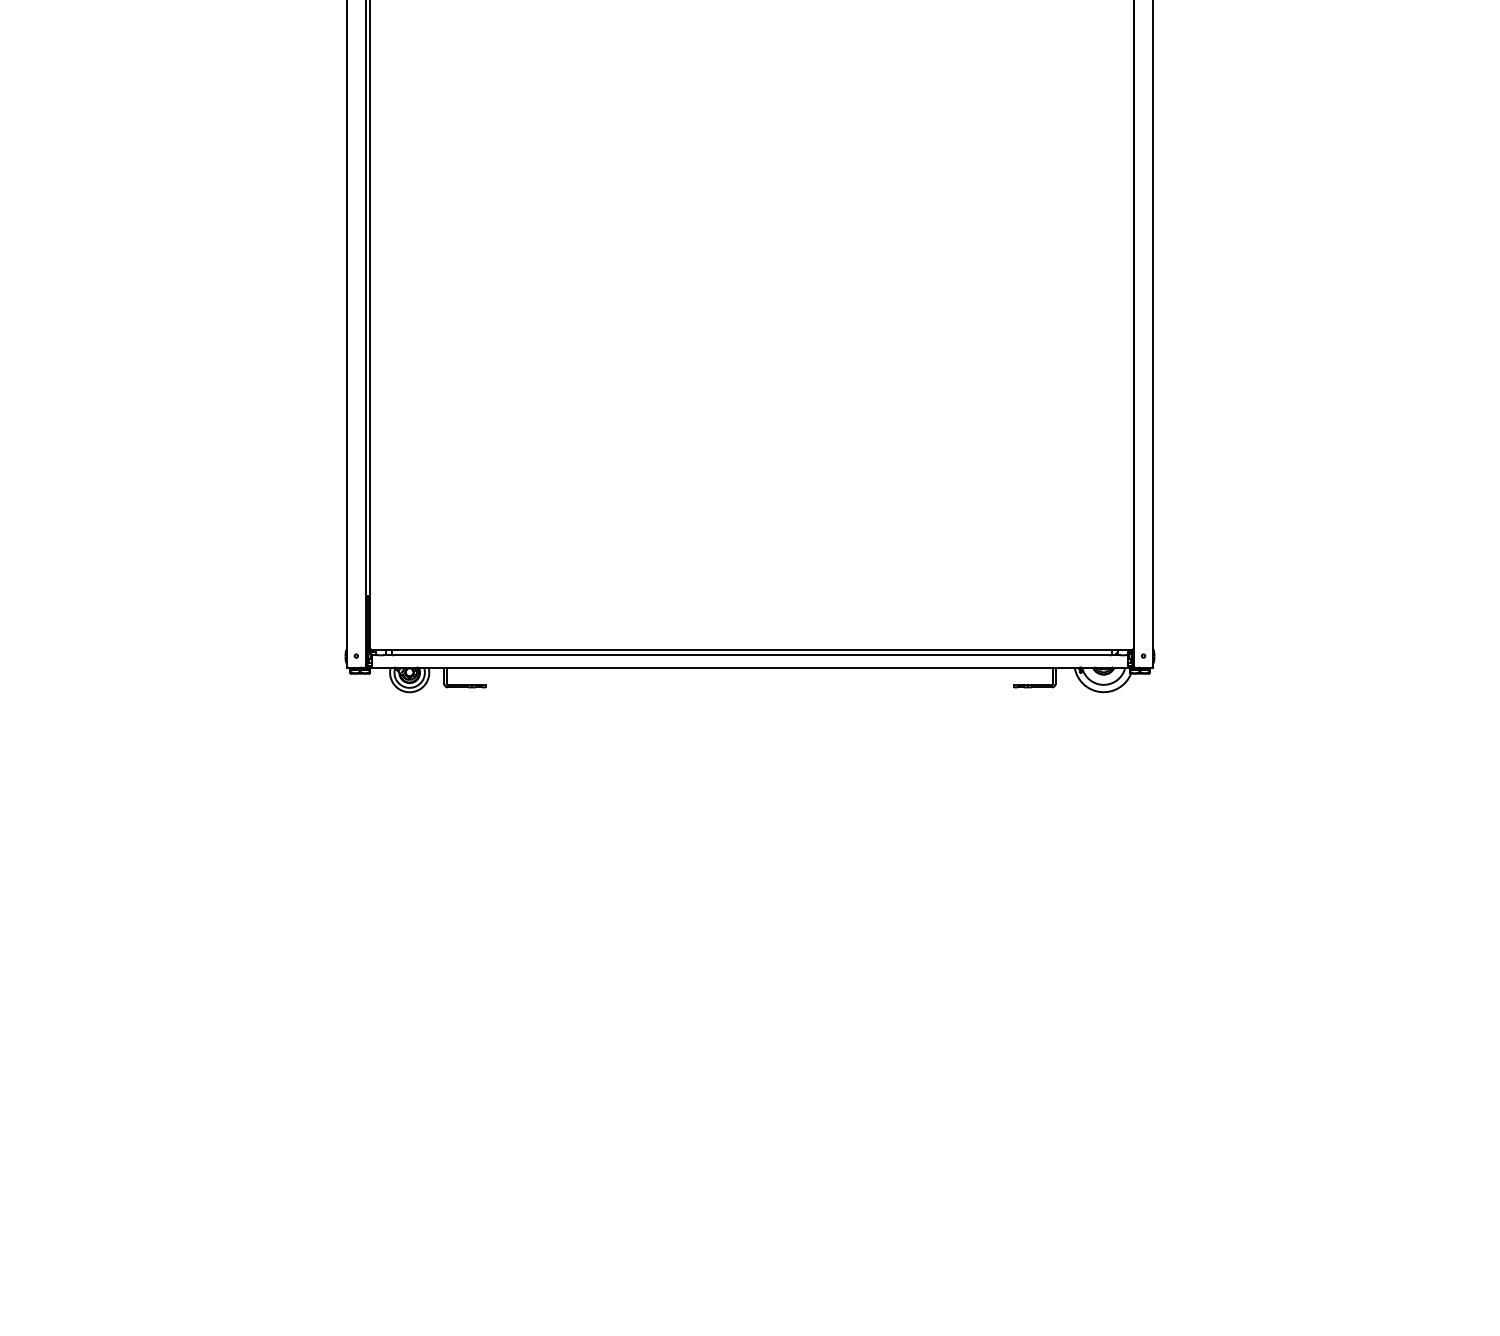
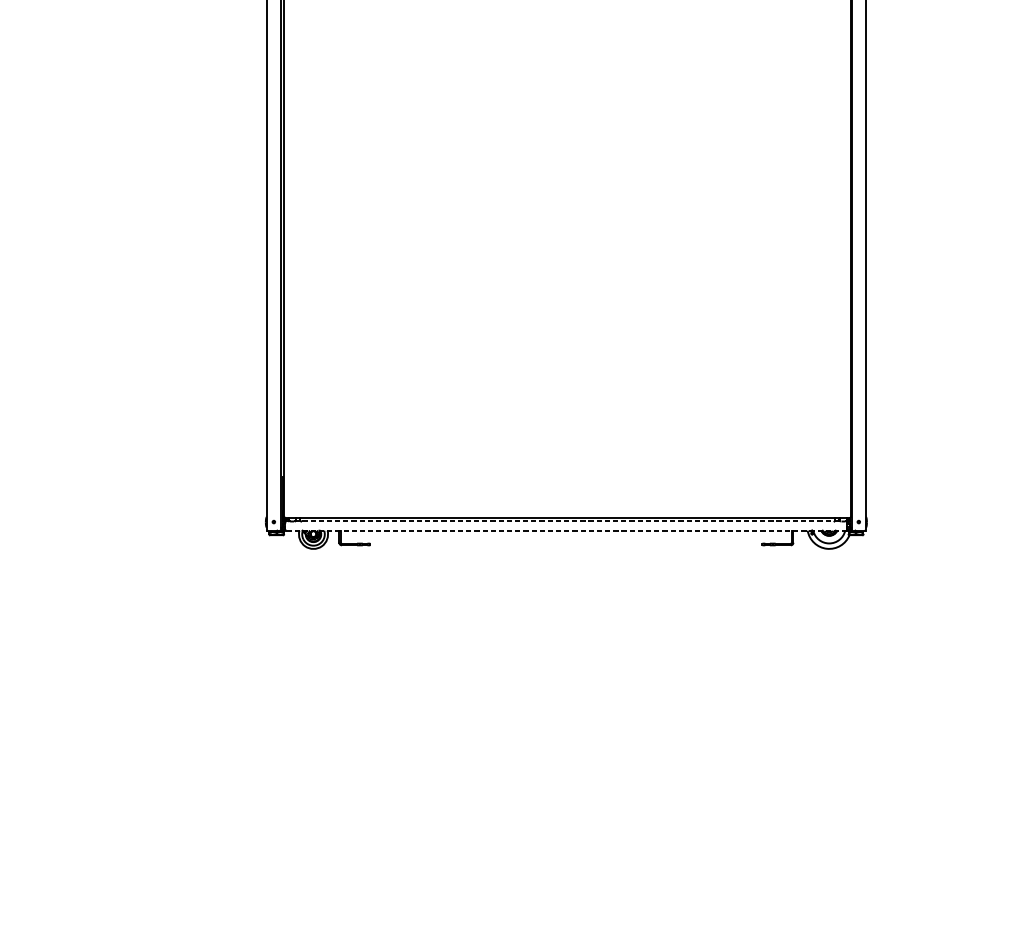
line: (752, 655) -> (568, 521), solid -> dashed
line: (749, 667) -> (566, 530), solid -> dashed

